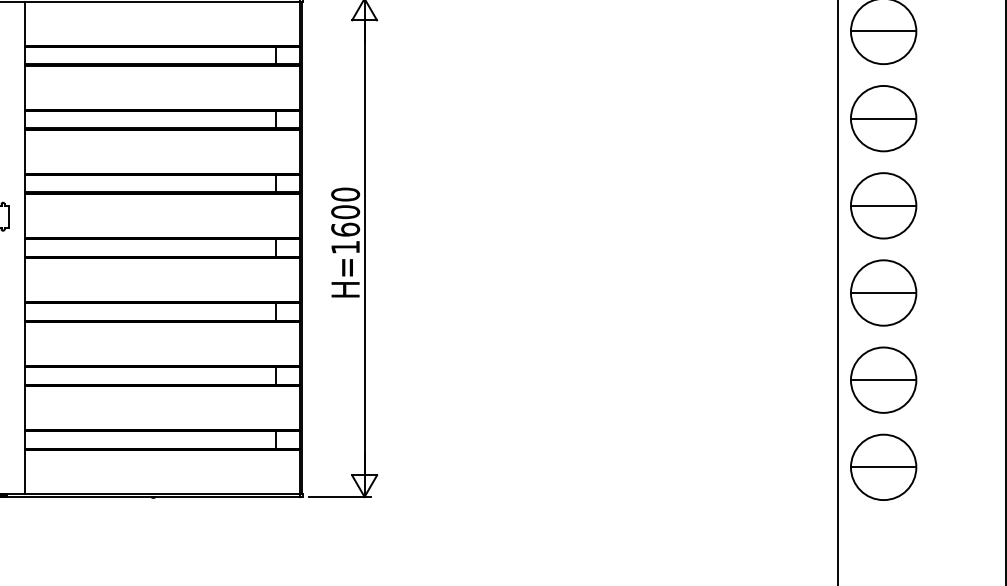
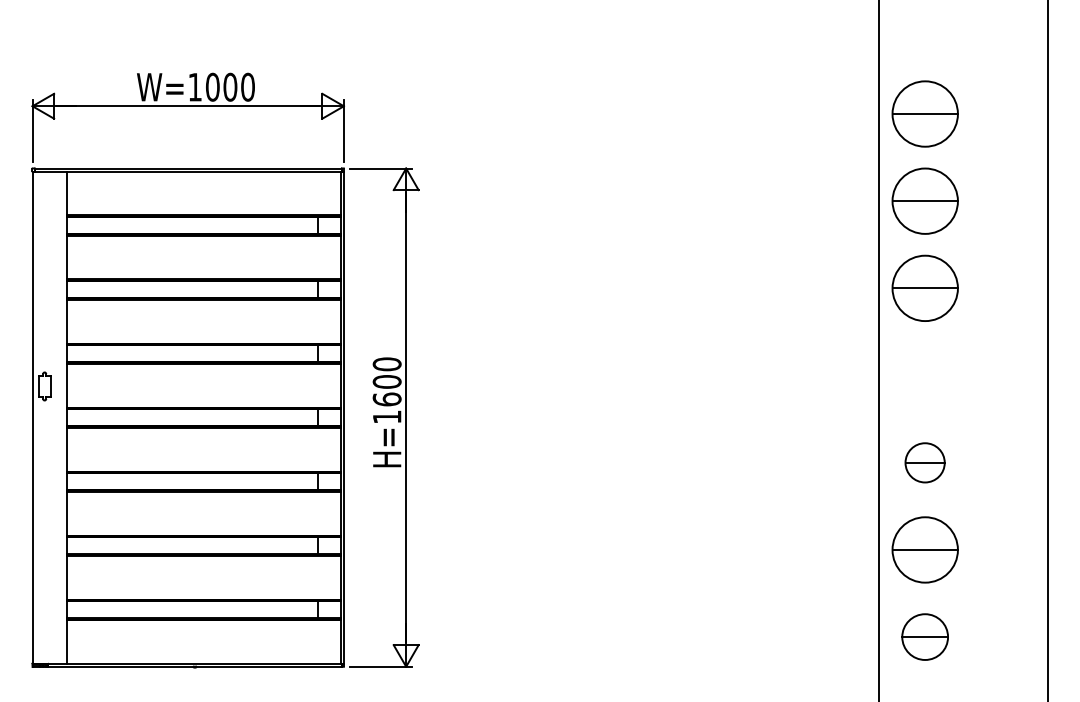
part: (882, 205) -> (924, 375), removed
part: (882, 292) -> (924, 462), size x0.6
part: (882, 466) -> (924, 636), size x0.7

